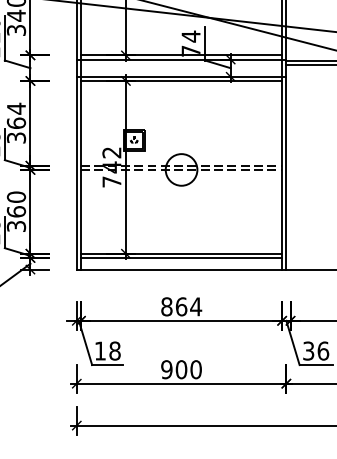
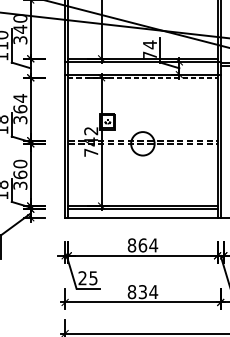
line: (181, 81) -> (142, 78), solid -> dashed
text: (107, 350) -> (87, 277), 18 -> 25
text: (181, 369) -> (142, 291), 900 -> 834

